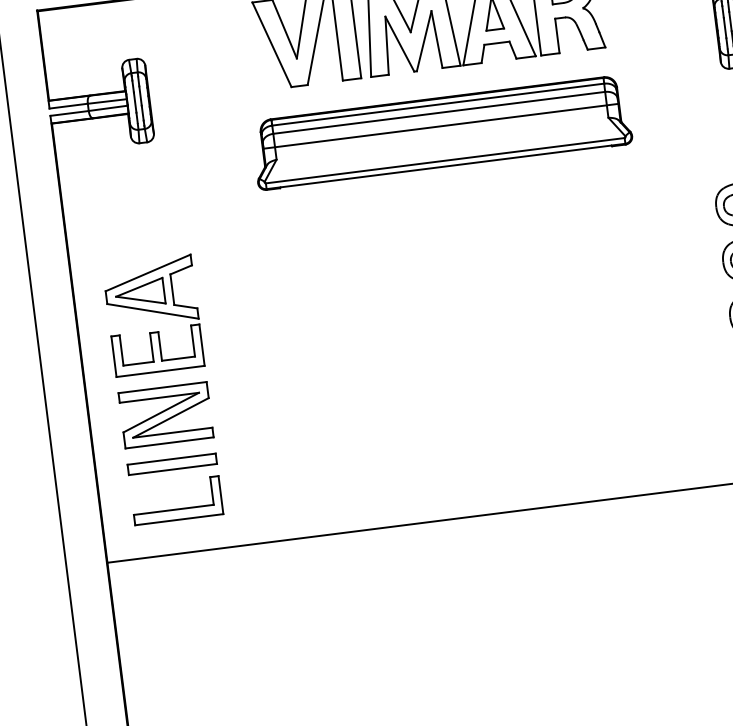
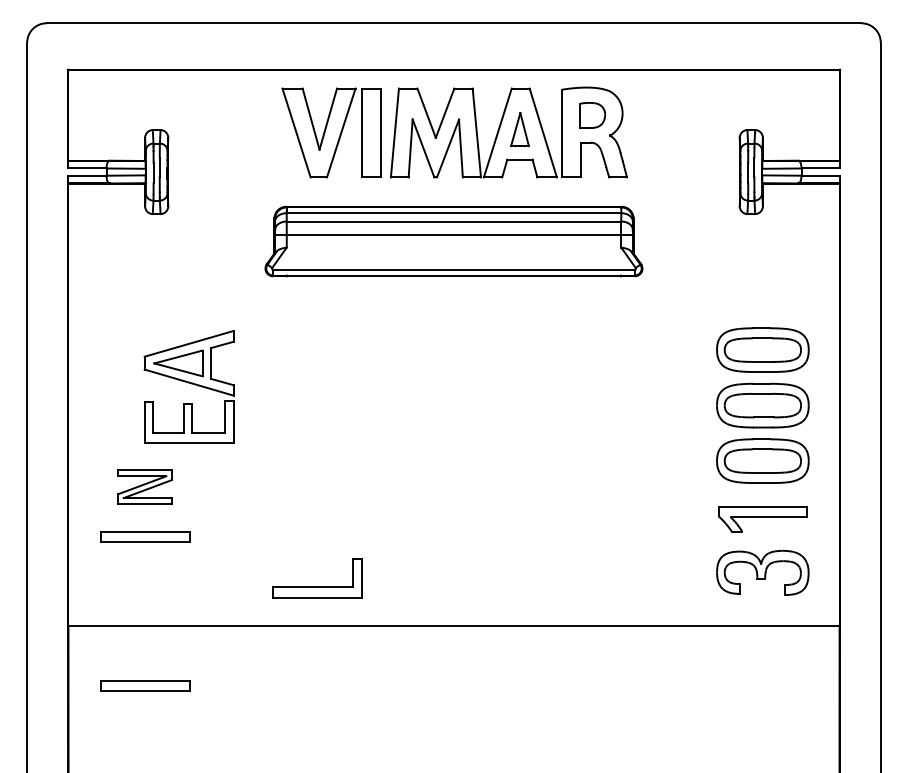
part: (152, 315) -> (188, 386), moved
part: (165, 414) -> (144, 486), size x0.6
part: (178, 508) -> (317, 586), moved
part: (191, 611) -> (145, 685), added

